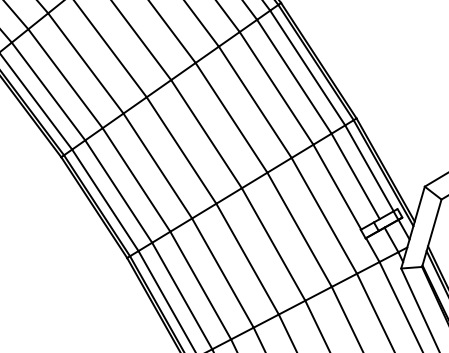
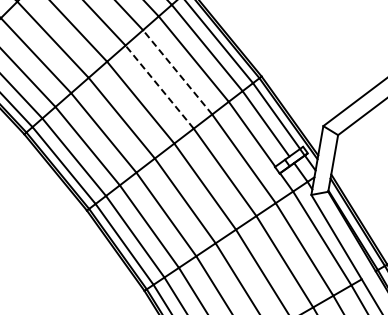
line: (255, 102) -> (177, 72), solid -> dashed
line: (231, 118) -> (159, 87), solid -> dashed

